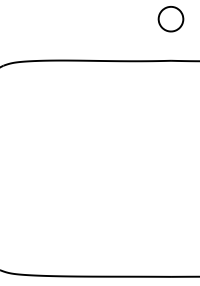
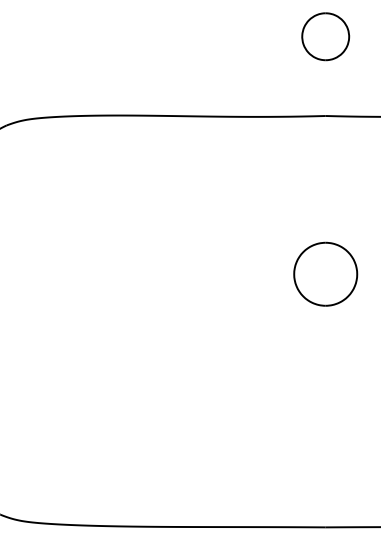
part: (170, 143) -> (324, 273), added

